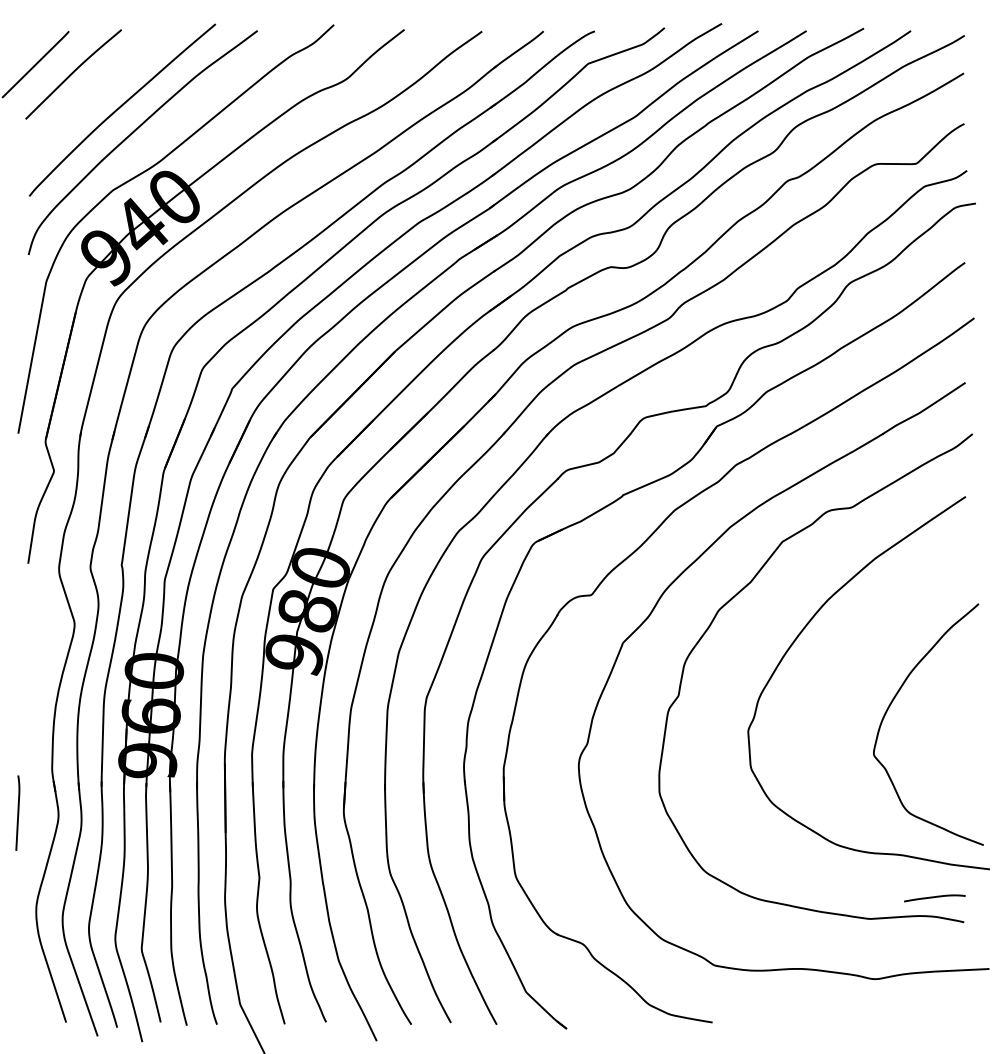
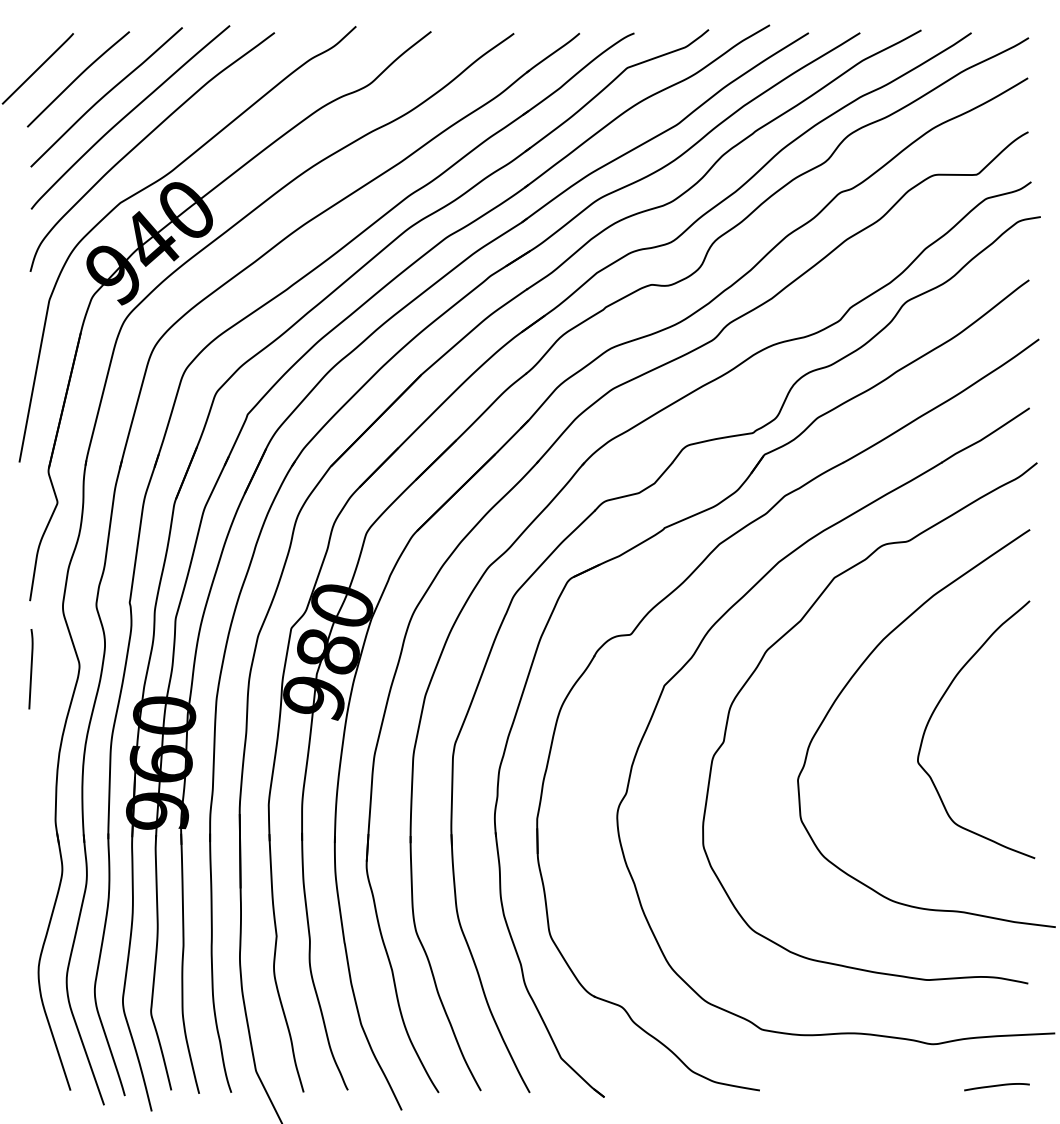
curve: (98, 90) -> (105, 96), added
curve: (893, 701) -> (938, 705), moved
curve: (17, 813) -> (30, 669), moved
curve: (934, 897) -> (996, 1086), moved

